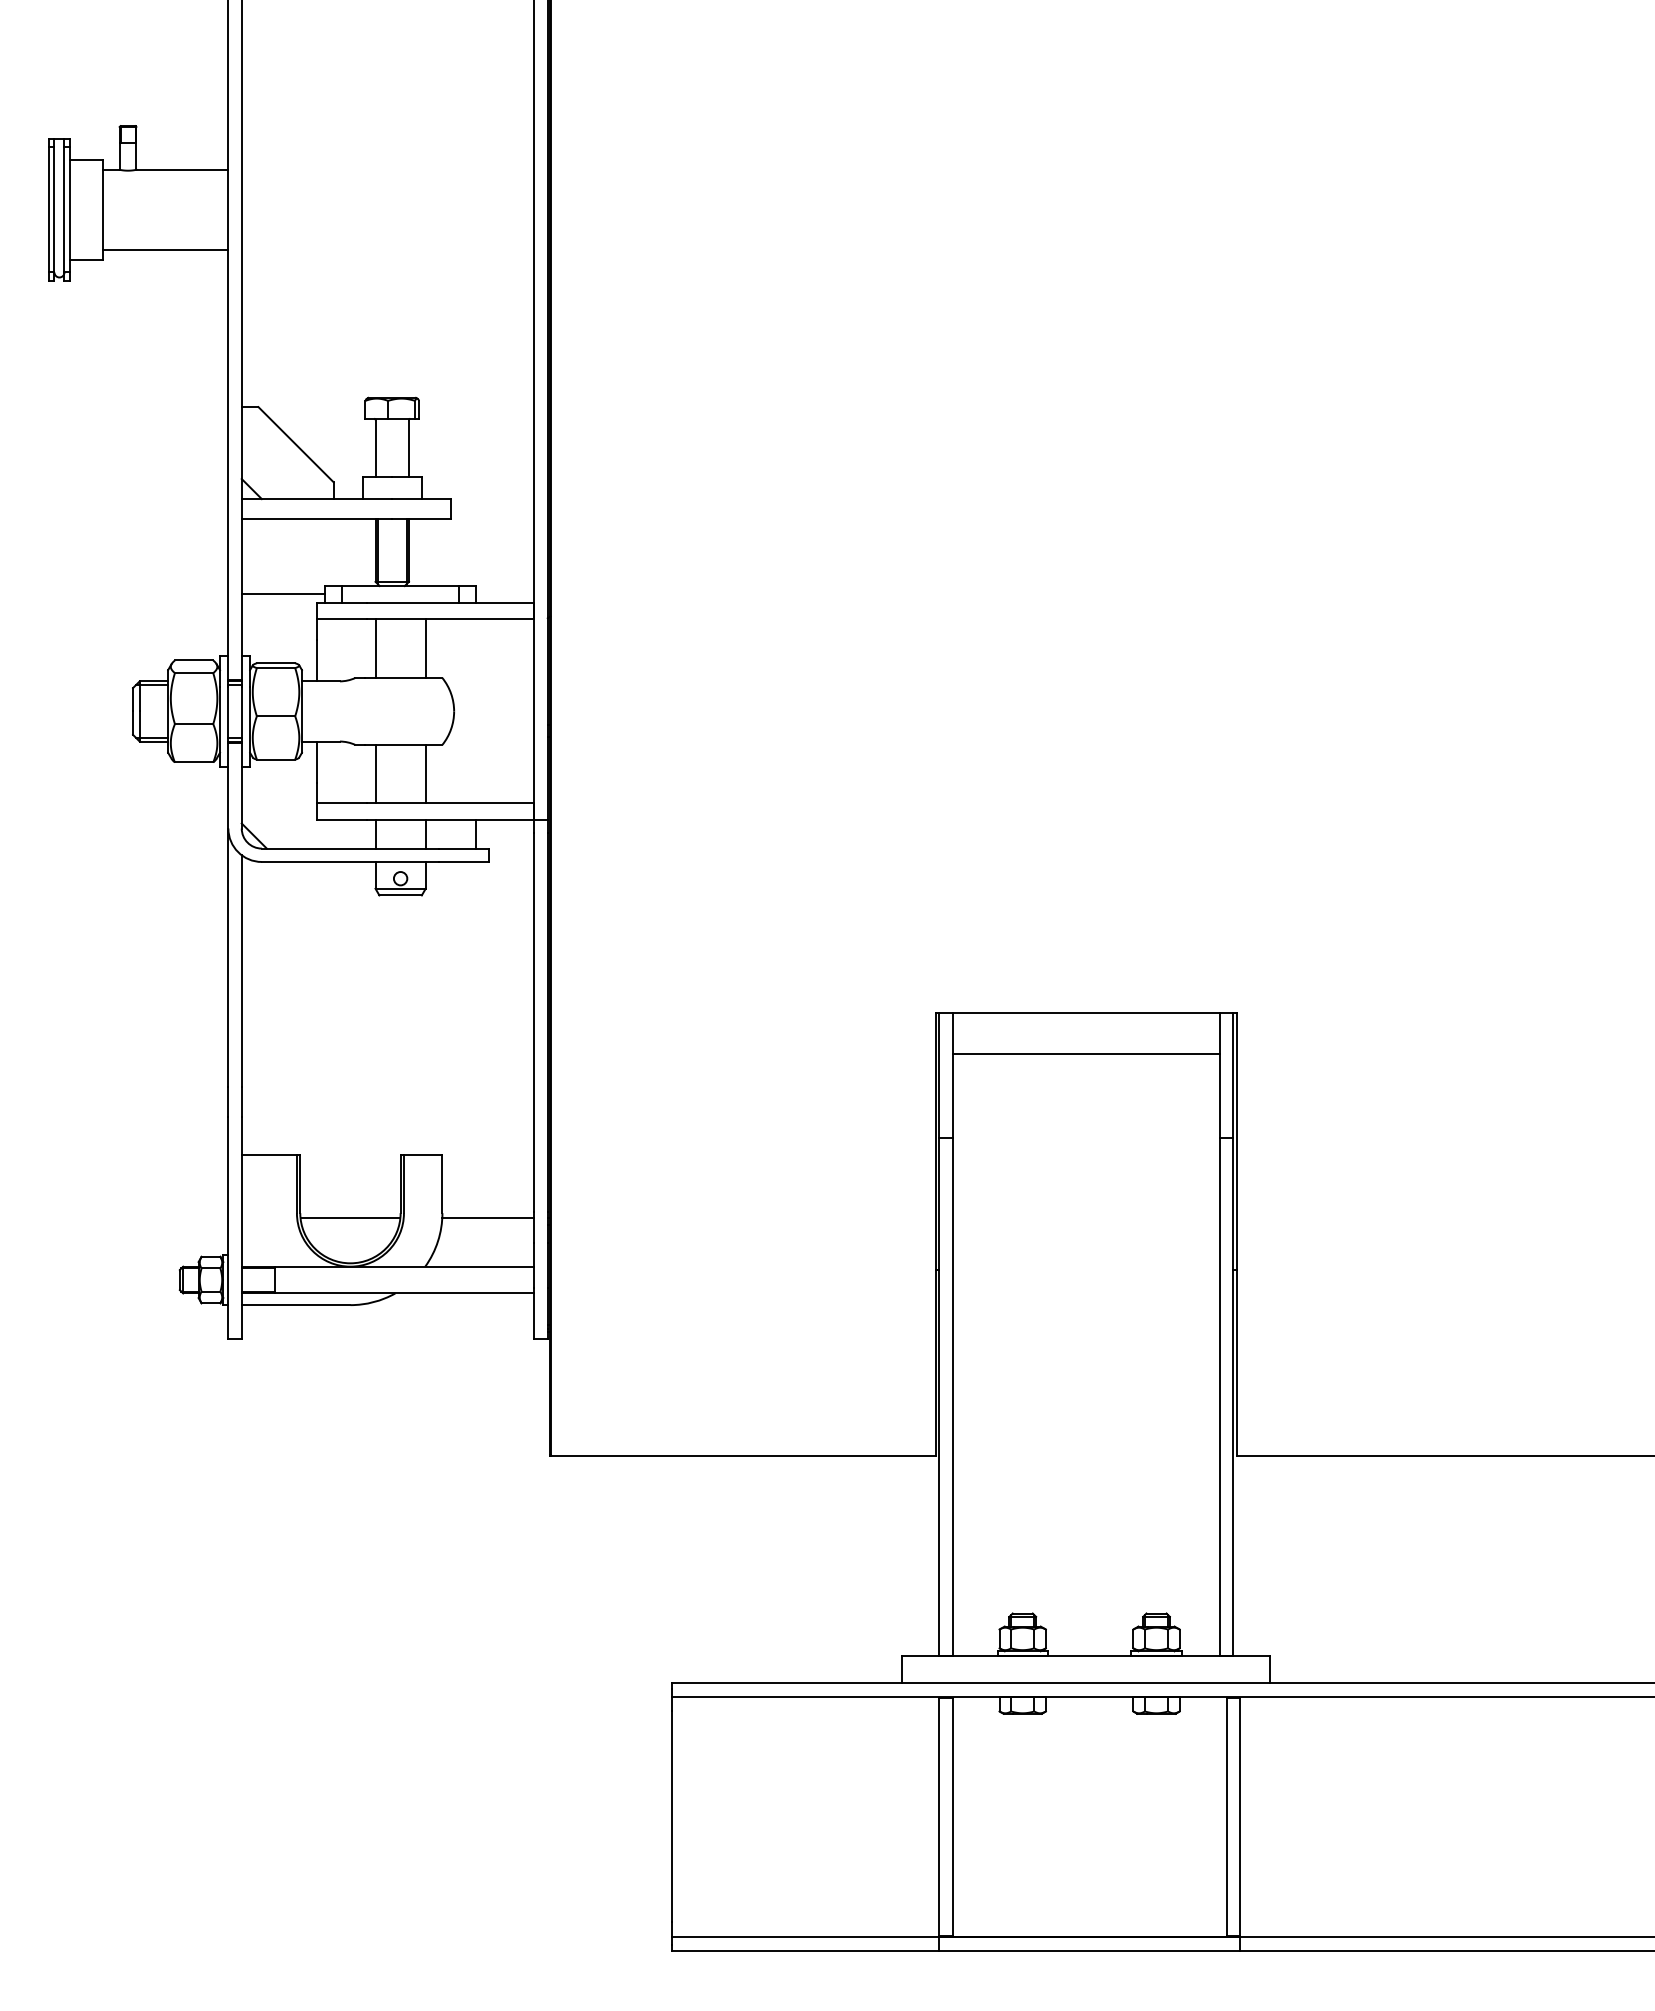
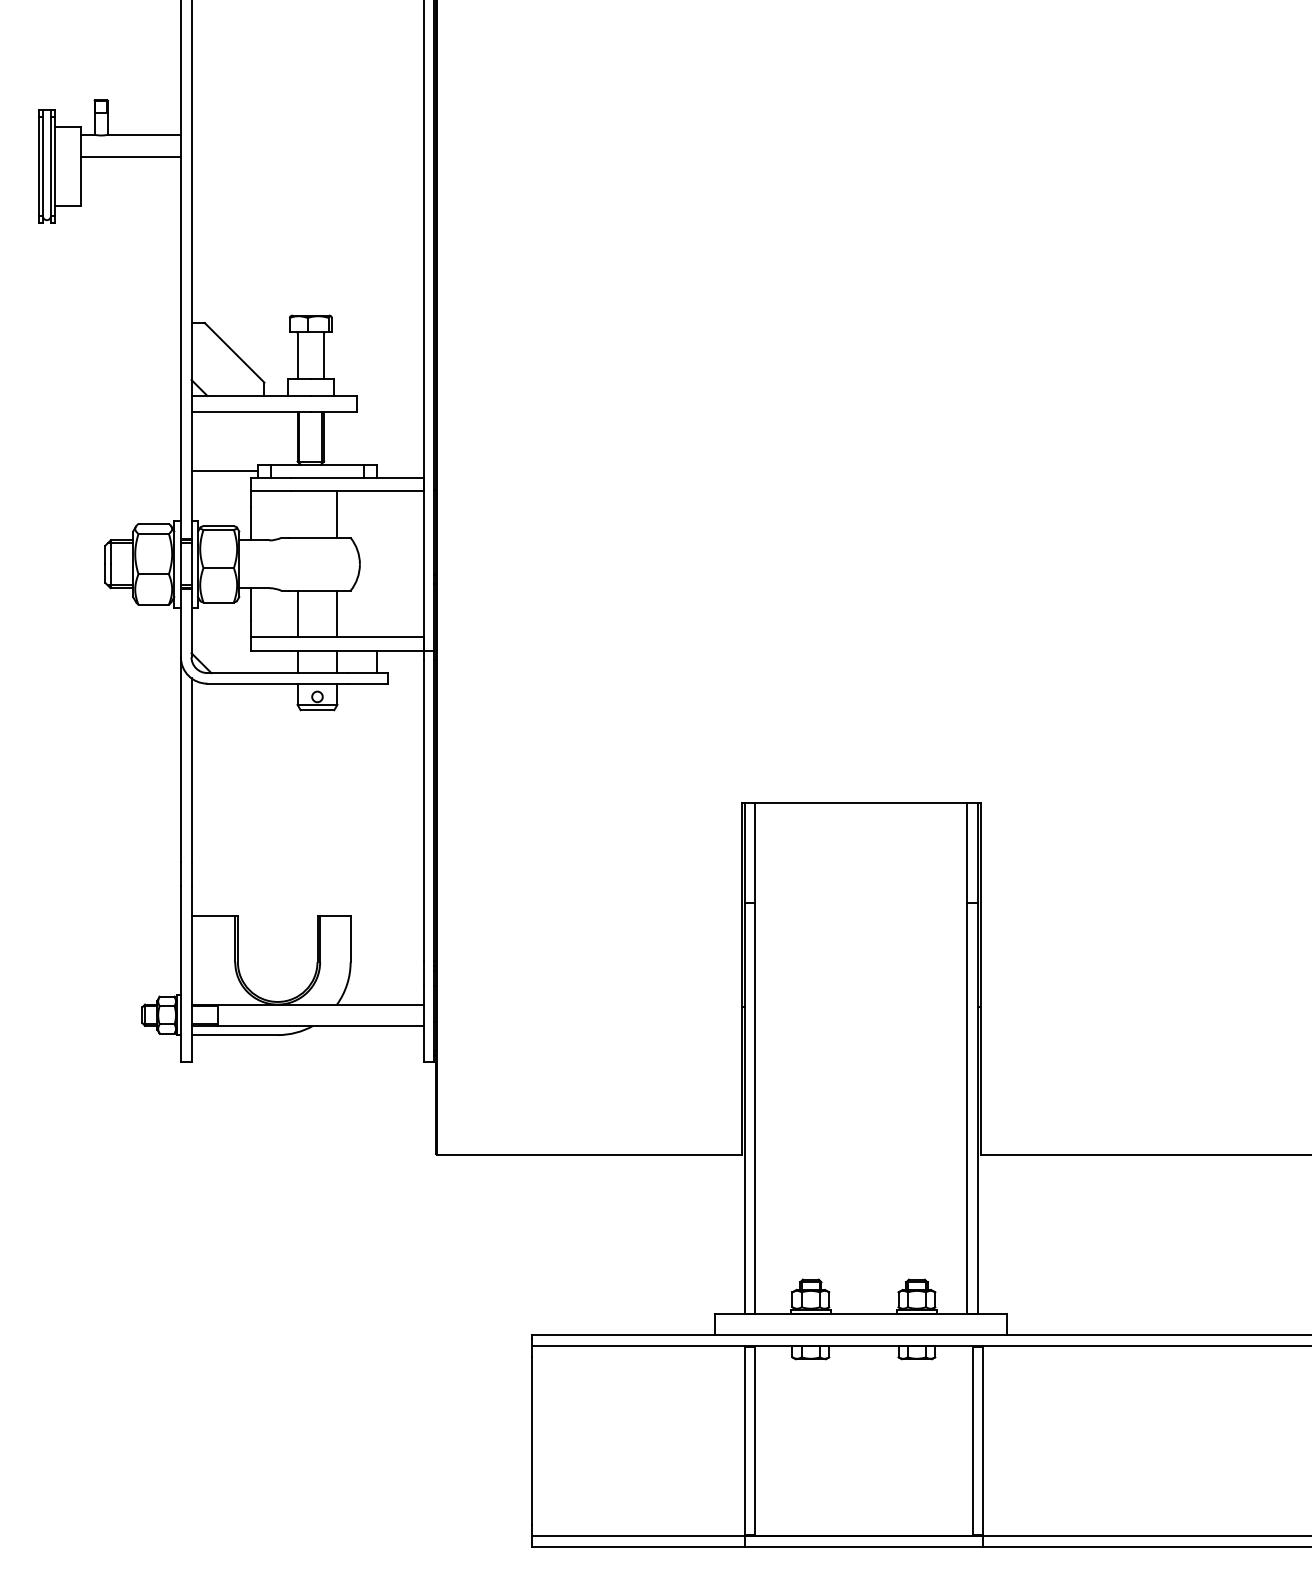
line: (165, 249) -> (131, 156), moved
line: (375, 648) -> (297, 514), removed
line: (1086, 1054) -> (861, 836), removed
line: (350, 1218) -> (277, 966), removed
line: (488, 1218) -> (387, 966), removed

